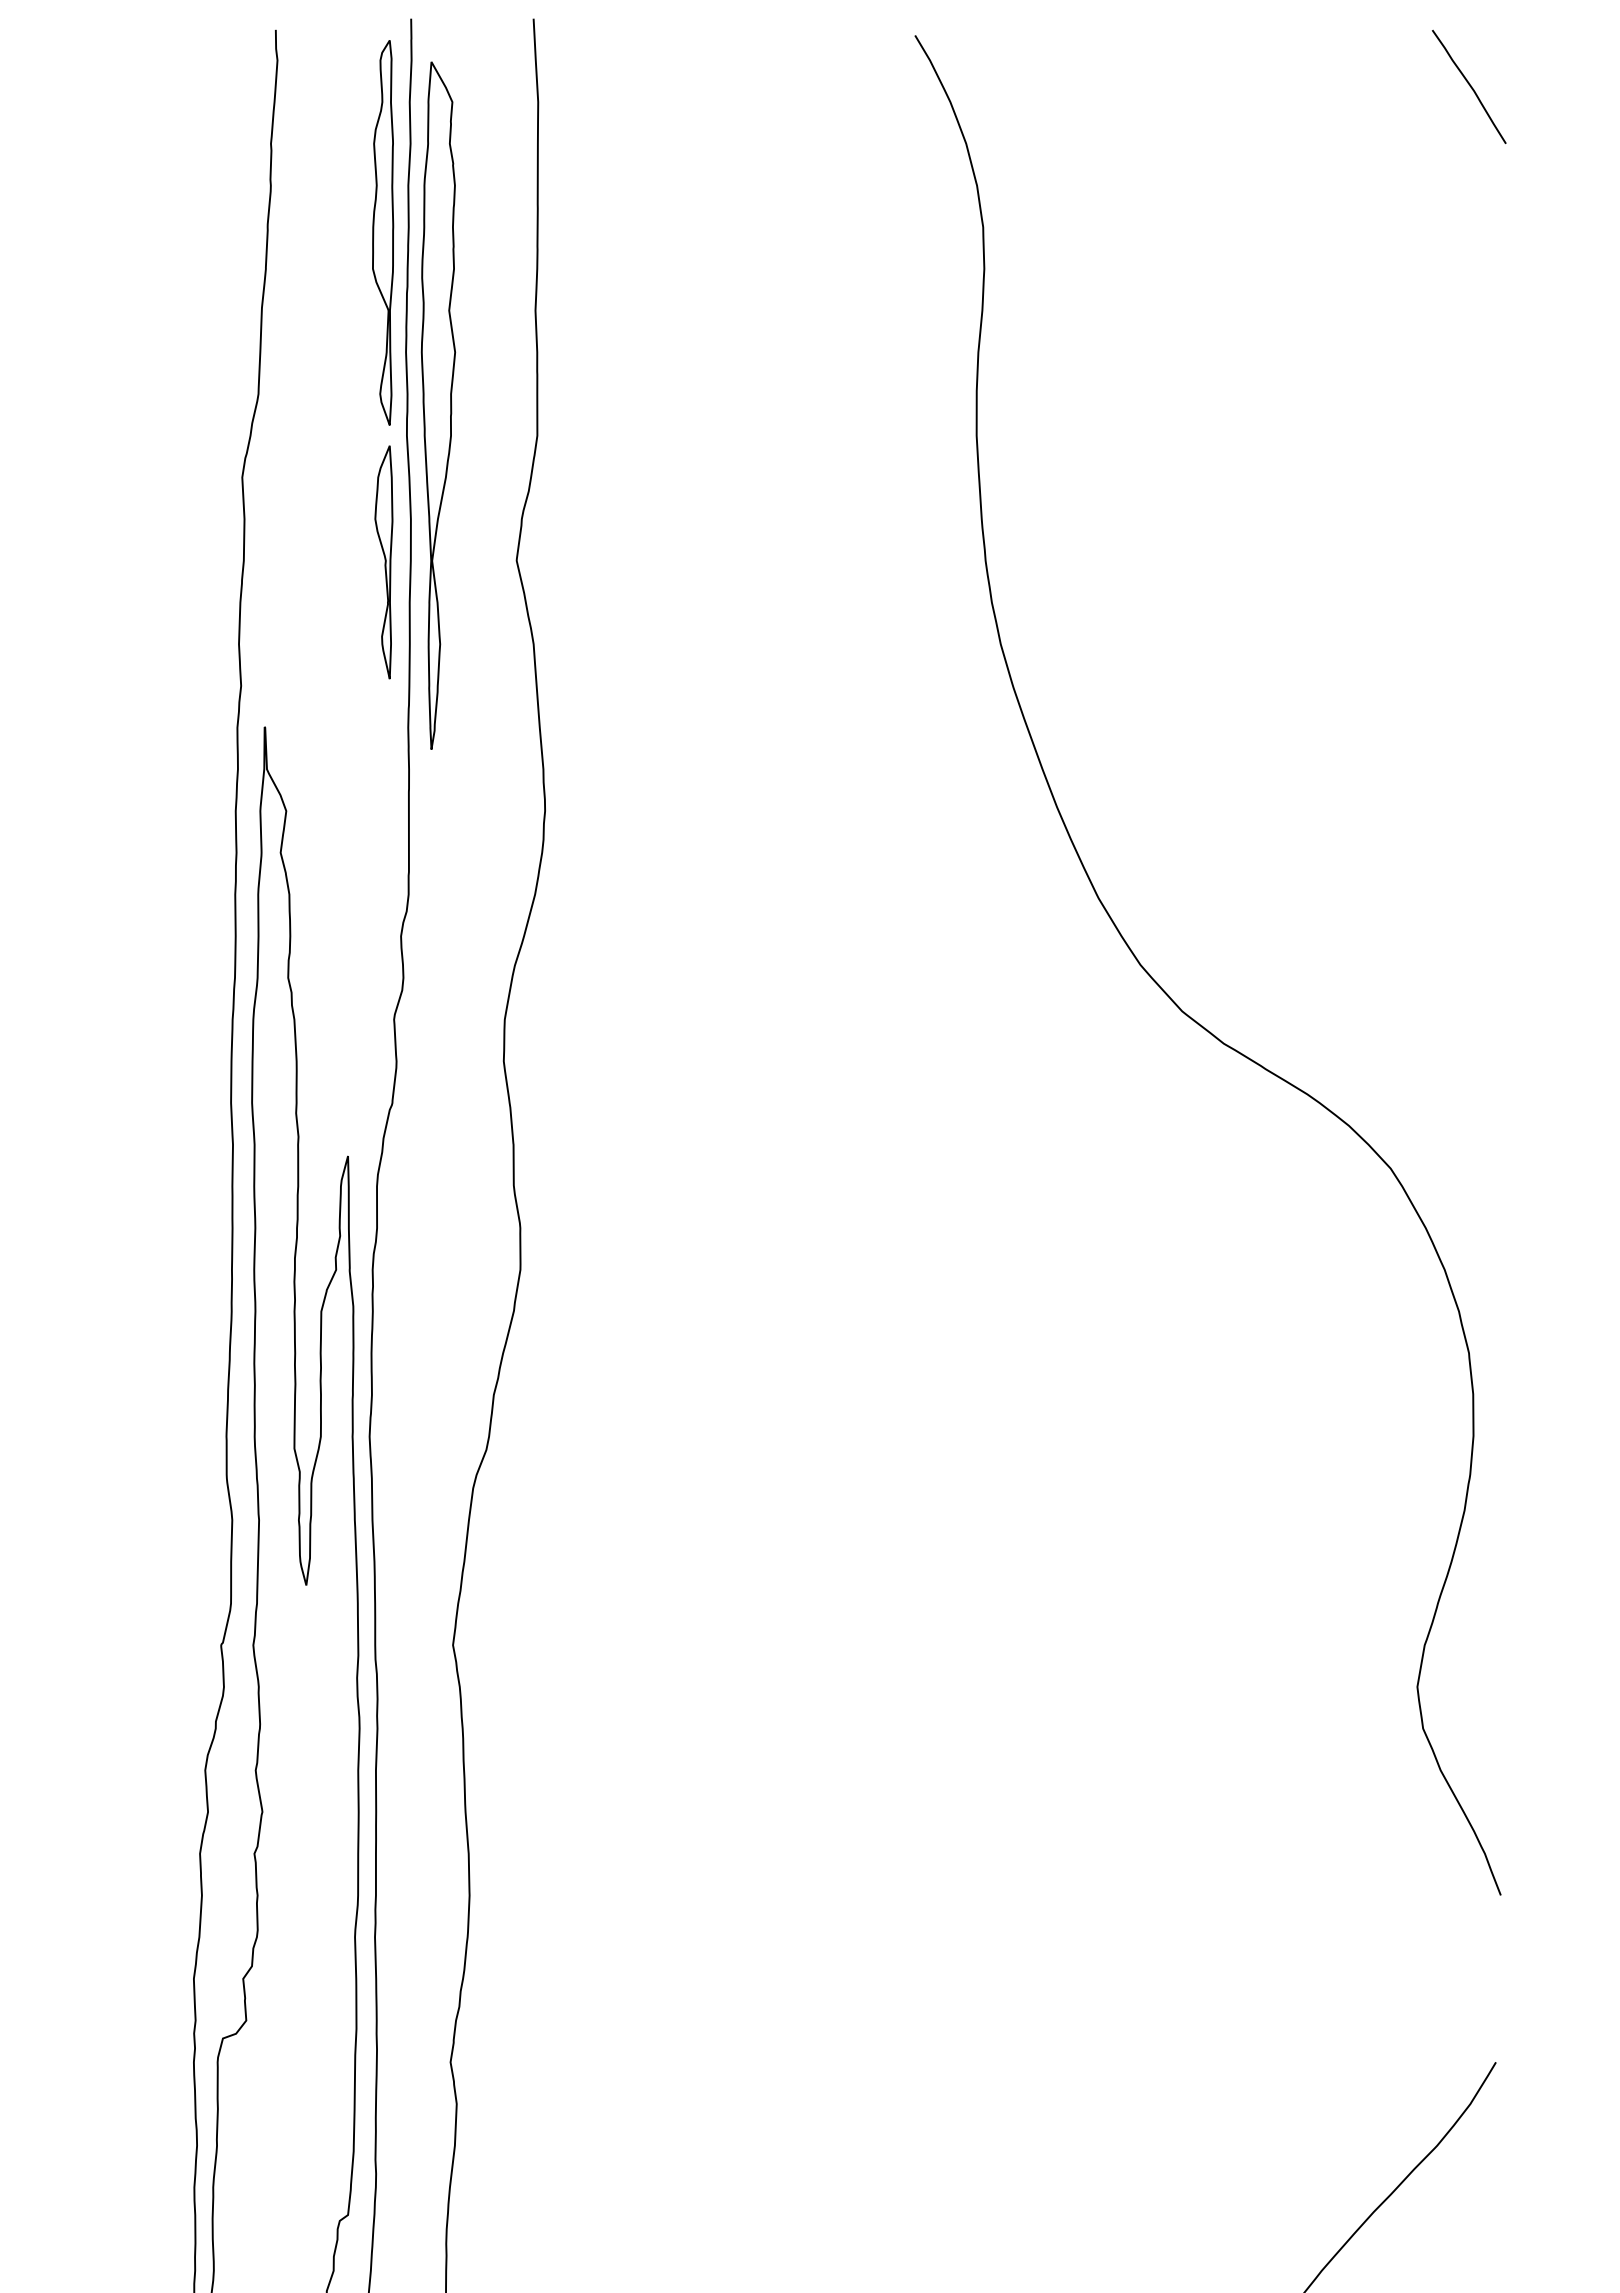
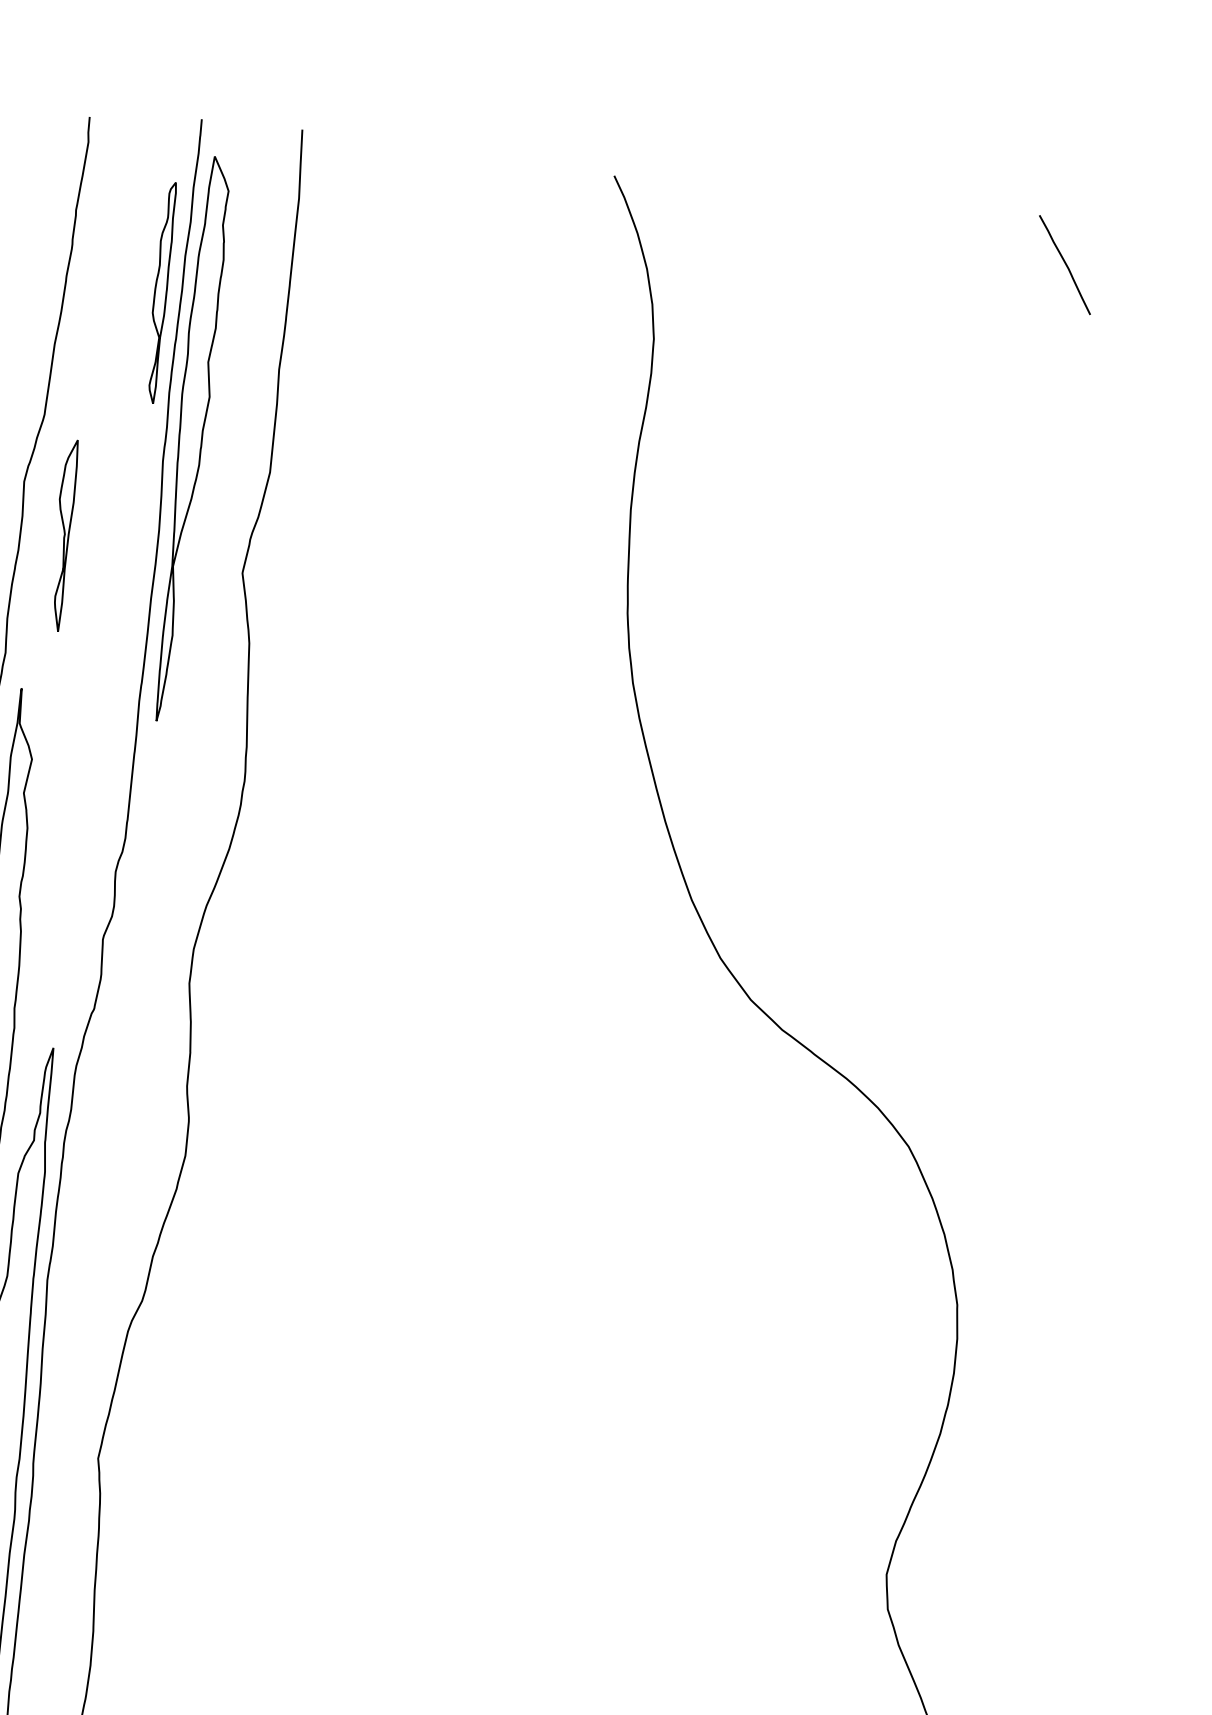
part: (383, 232) -> (160, 292), size x0.7
part: (383, 562) -> (62, 535), moved

